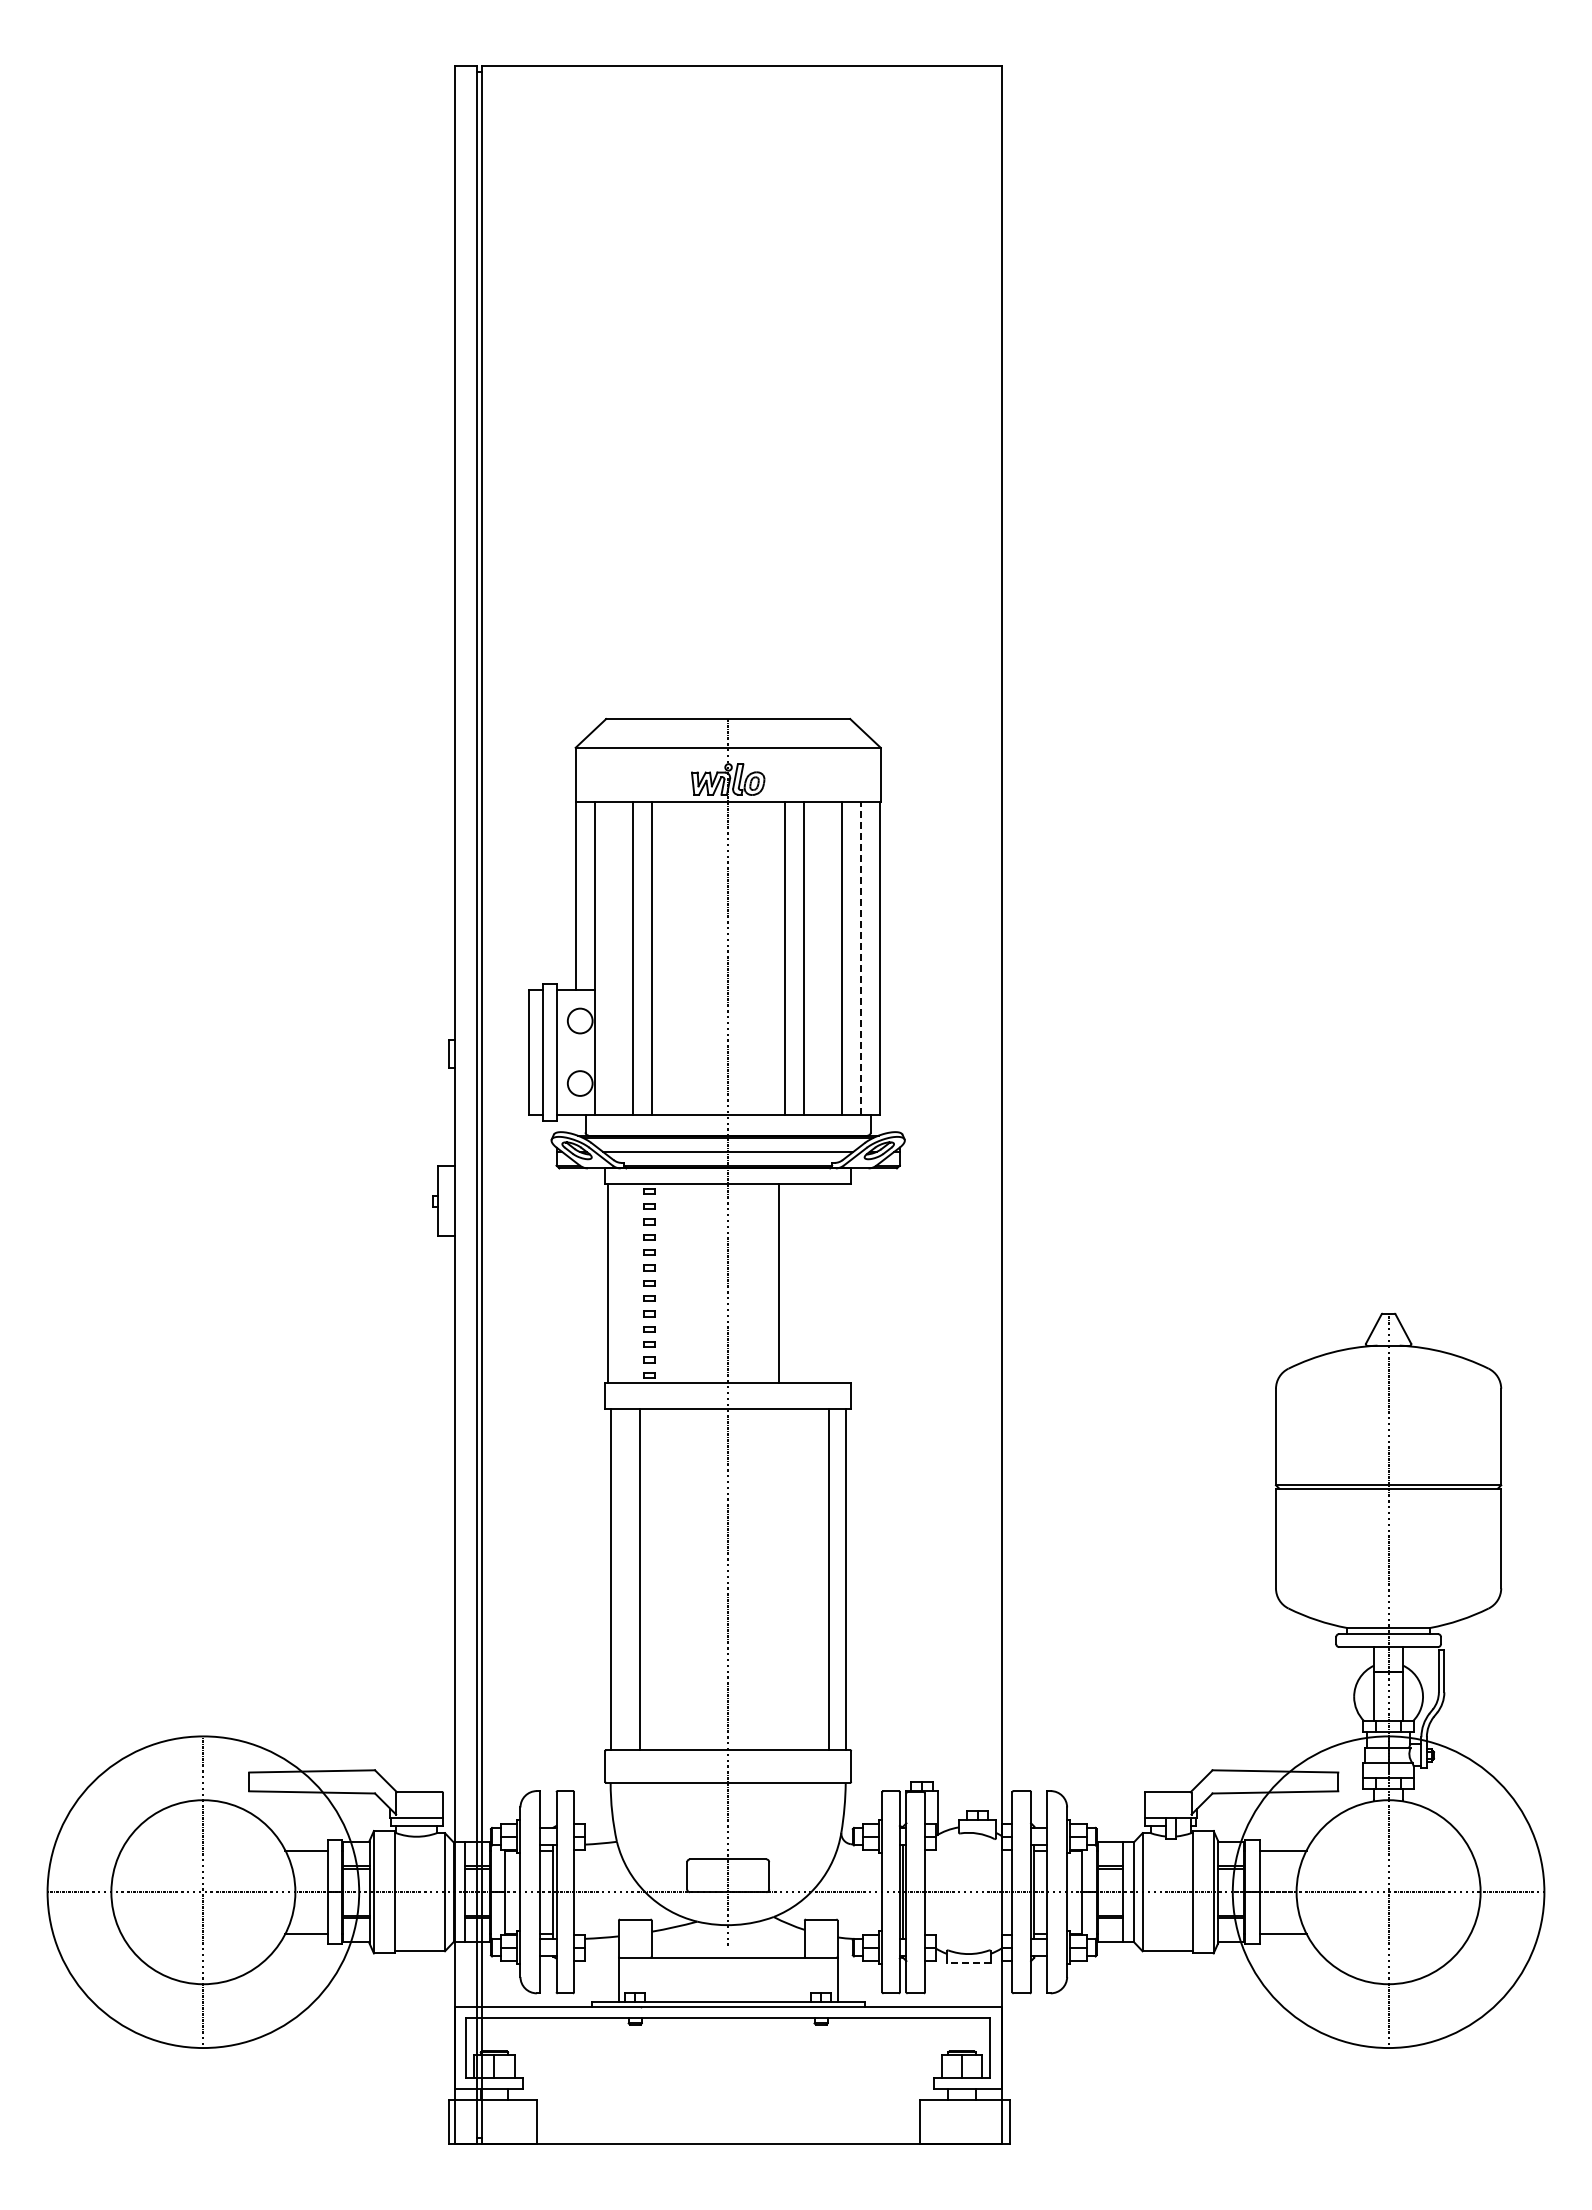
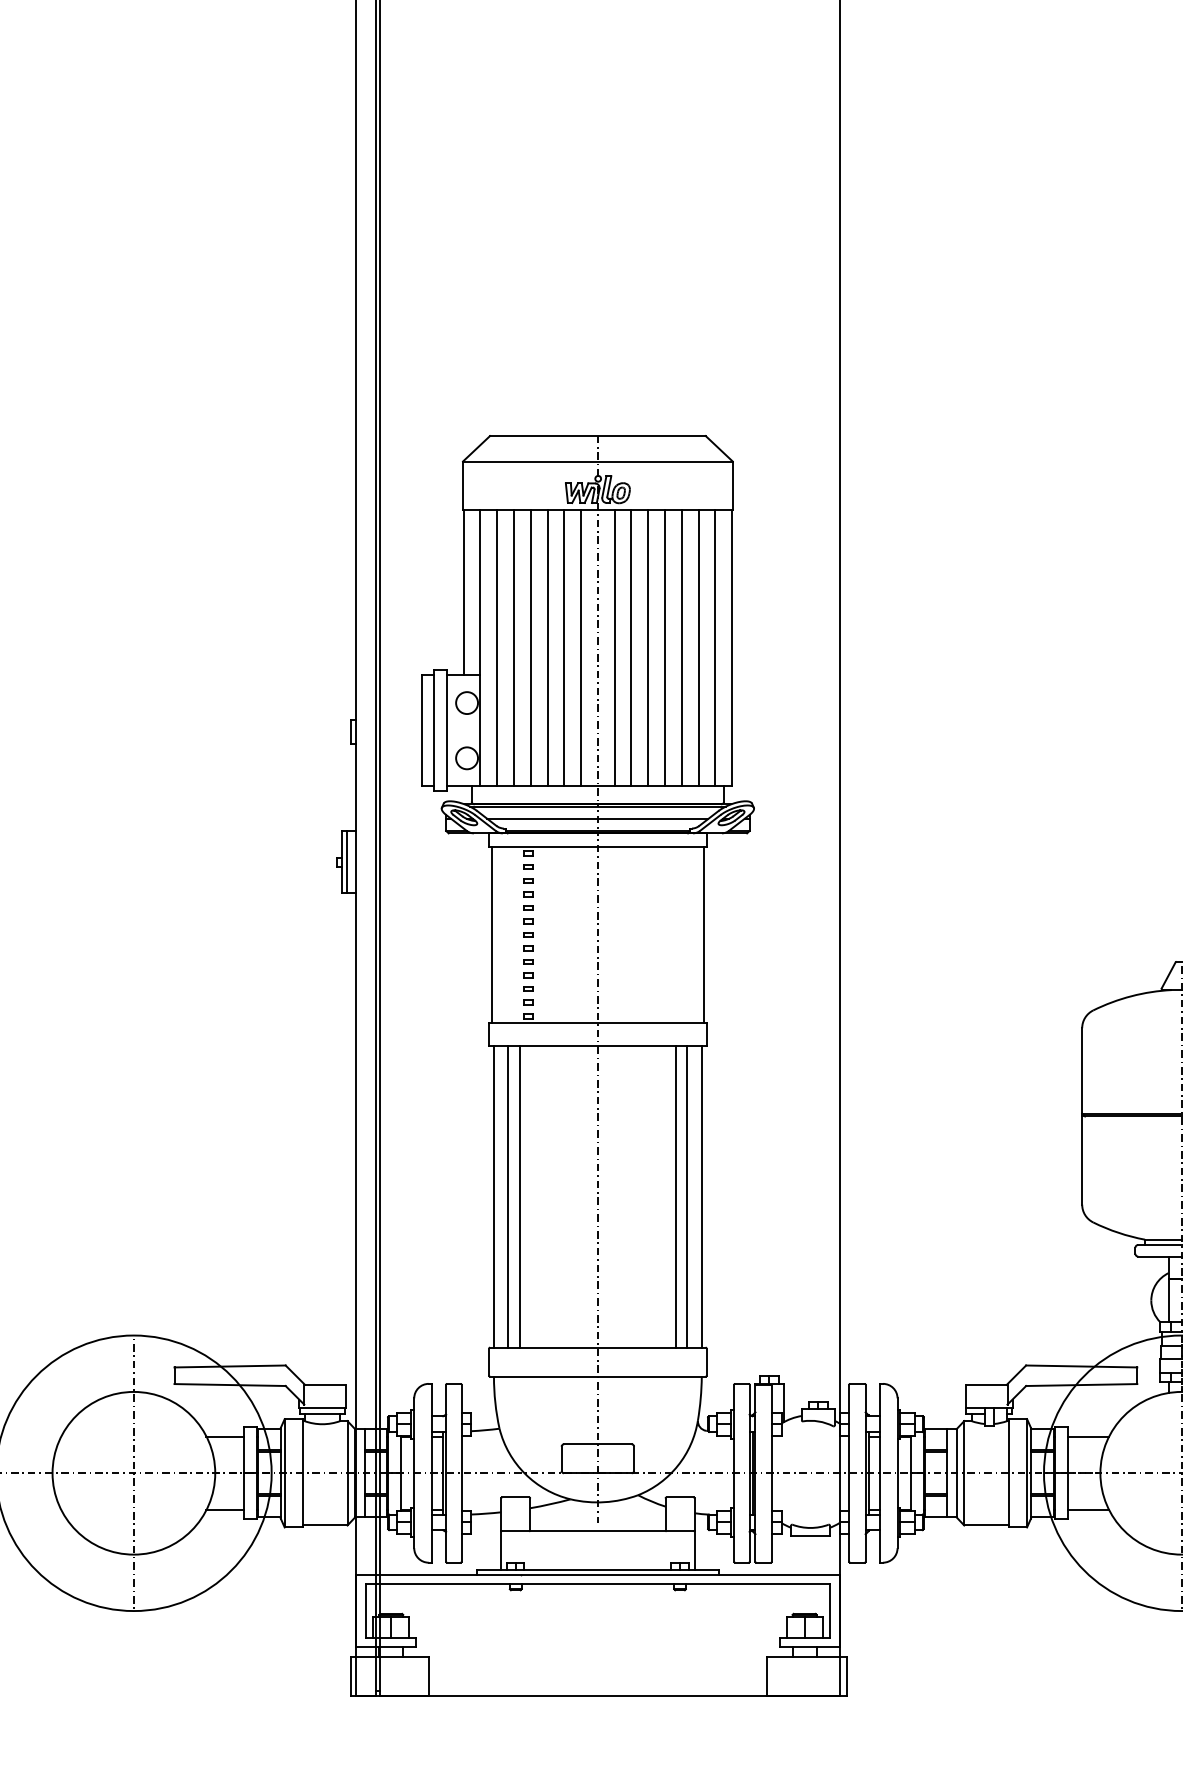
line: (614, 958) -> (497, 647), added
line: (671, 958) -> (547, 647), added
line: (690, 958) -> (564, 647), added
line: (709, 958) -> (581, 647), added
line: (747, 958) -> (614, 647), added
line: (766, 958) -> (631, 647), added
line: (823, 958) -> (682, 647), added
line: (861, 958) -> (715, 647), dashed -> solid
line: (443, 1201) -> (346, 862), added
line: (779, 1282) -> (704, 934), moved
line: (626, 1579) -> (507, 1196), added
line: (816, 1579) -> (675, 1196), added
line: (968, 1962) -> (810, 1535), dashed -> solid

